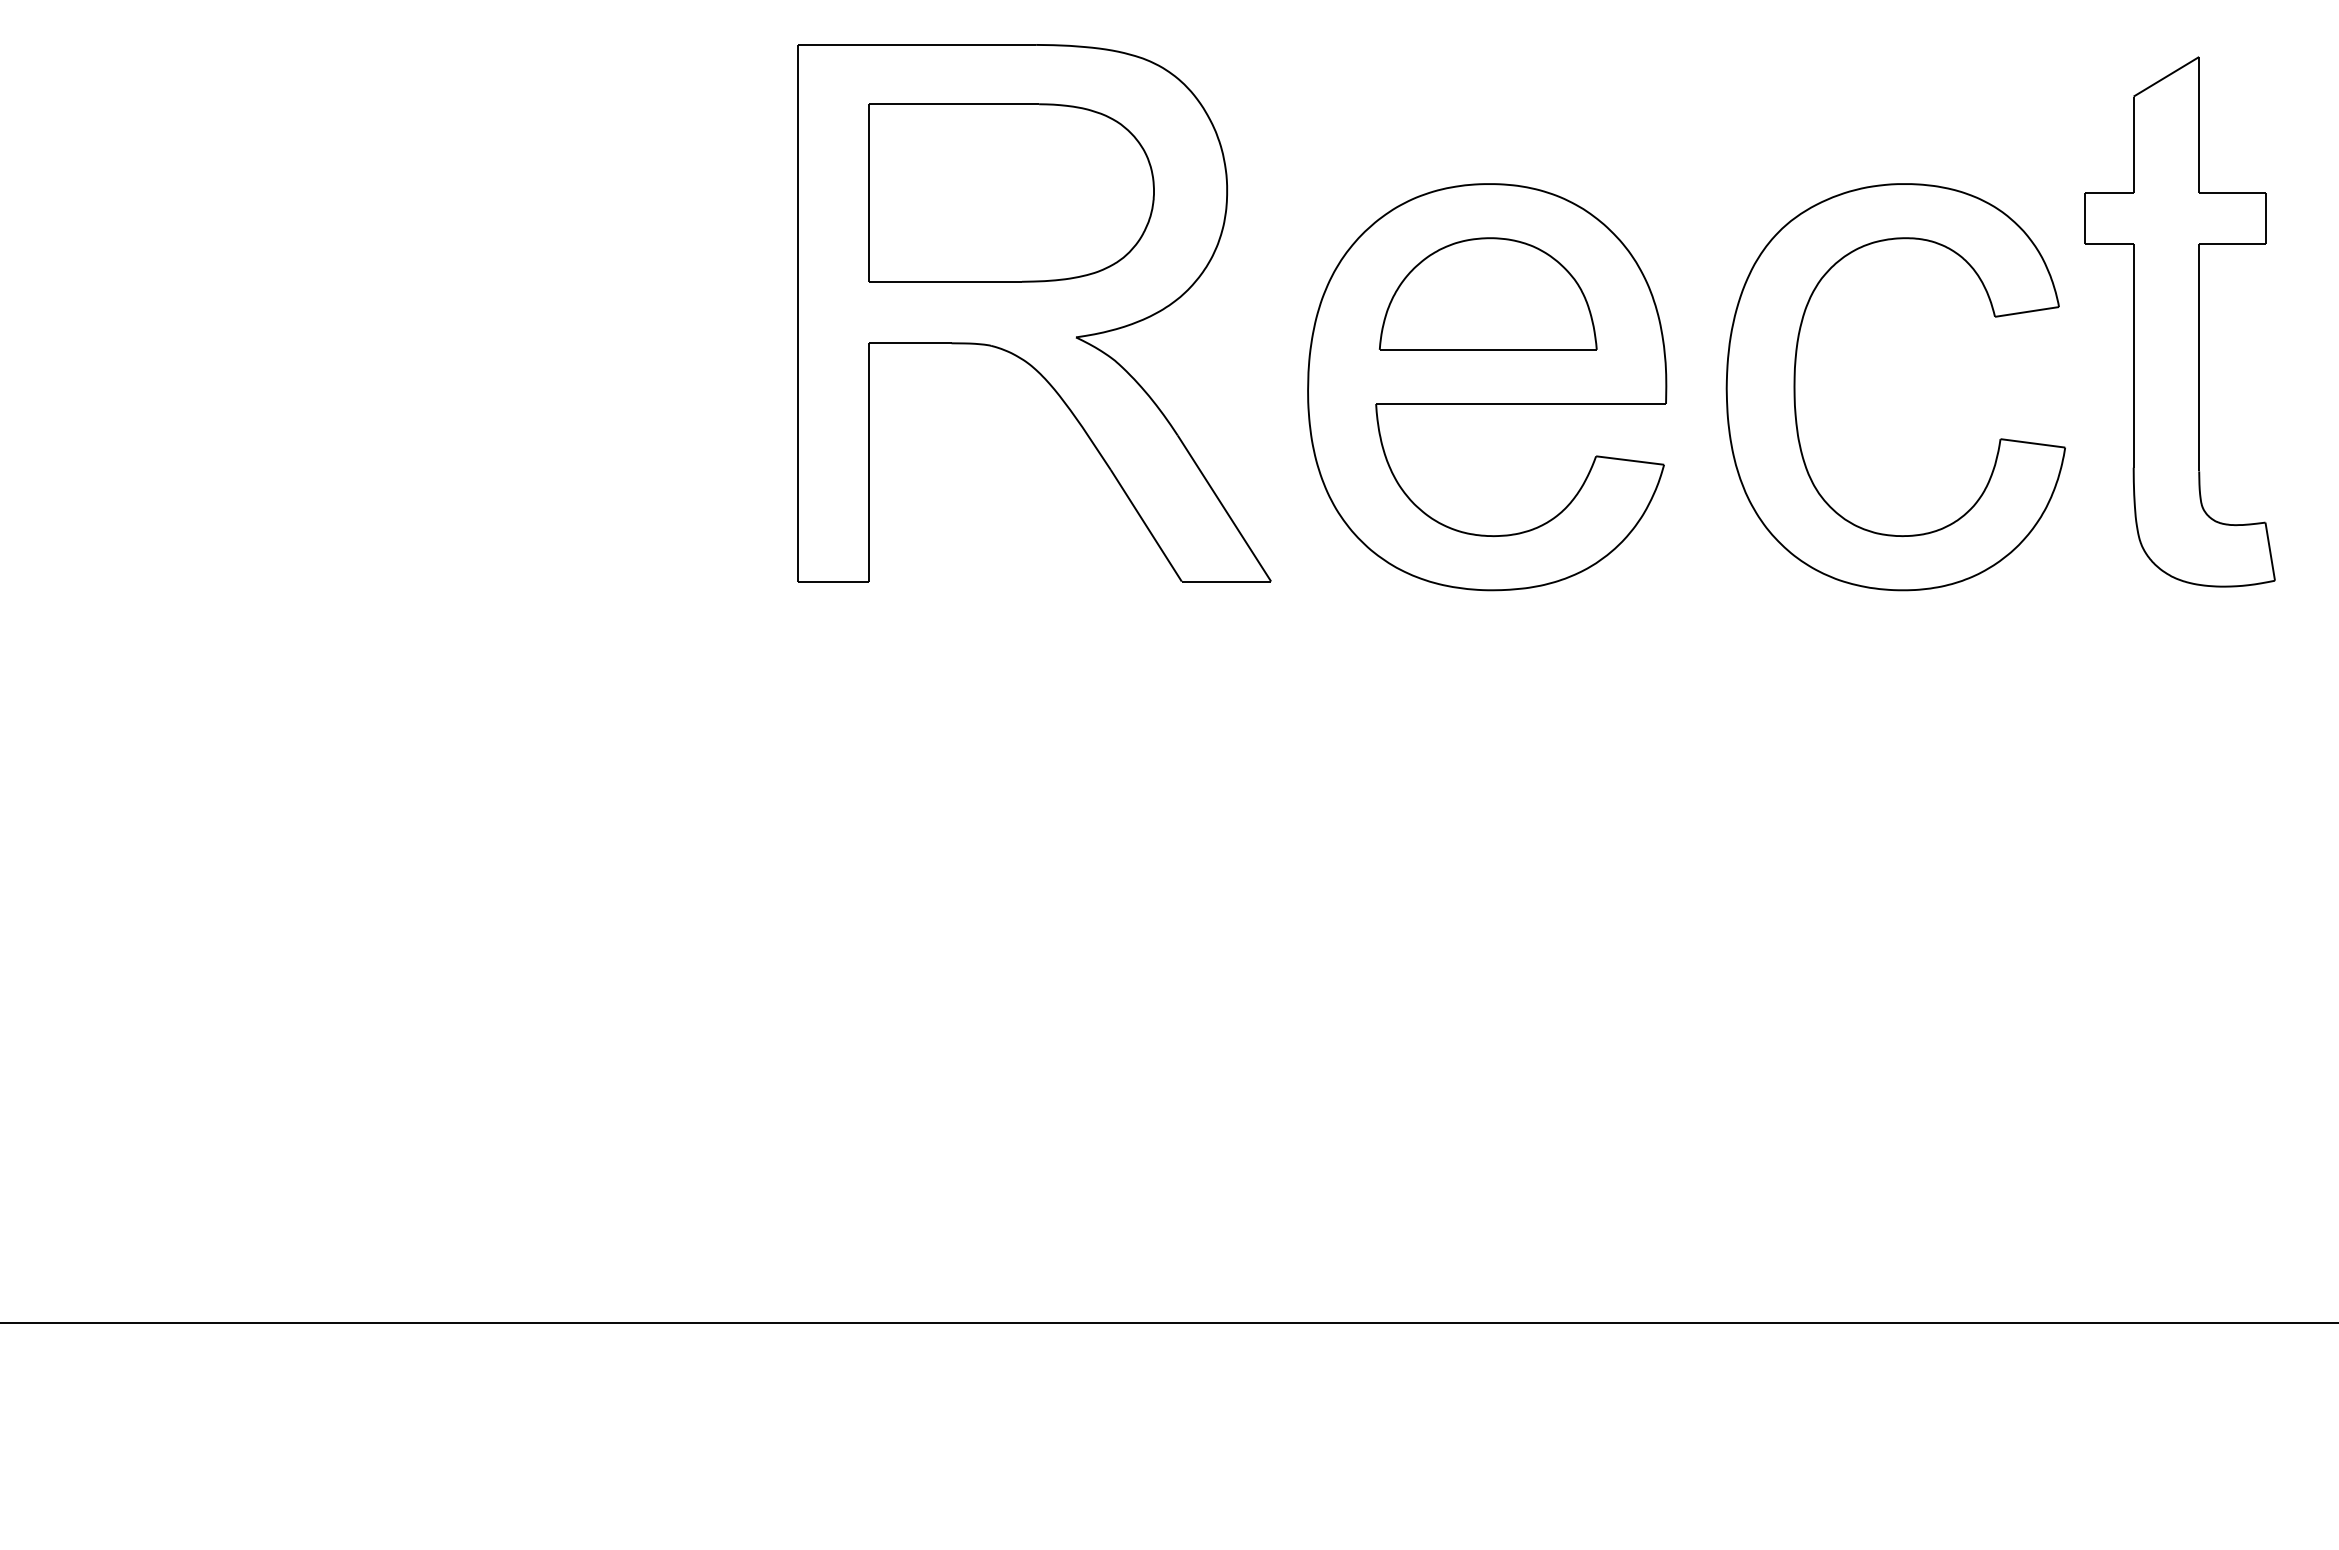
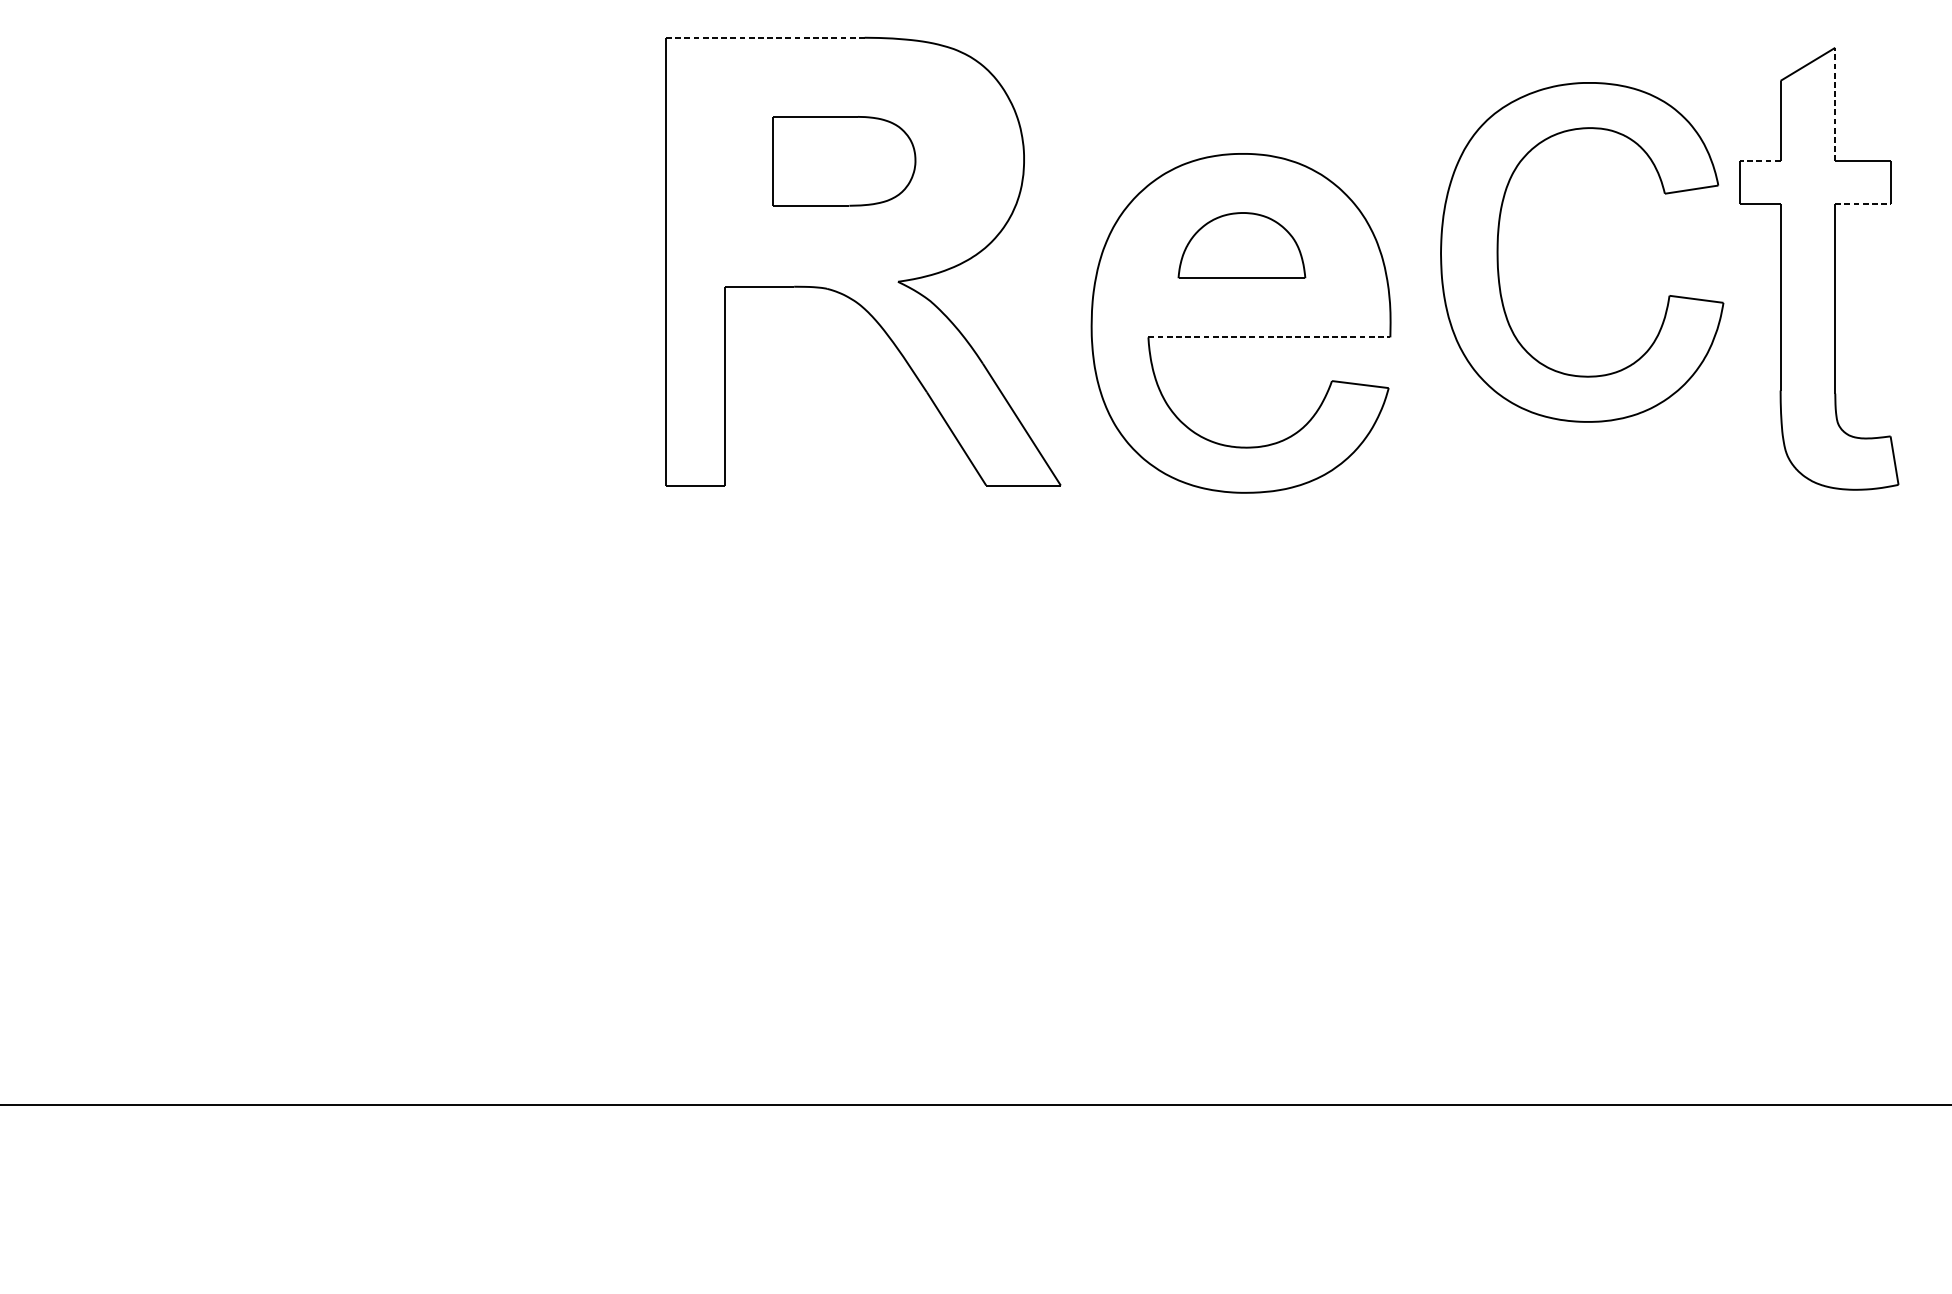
line: (917, 44) -> (765, 37), solid -> dashed
line: (2199, 124) -> (1835, 104), solid -> dashed
part: (1011, 192) -> (844, 160), size x0.6
line: (2109, 192) -> (1760, 160), solid -> dashed
line: (2232, 244) -> (1863, 204), solid -> dashed
part: (1487, 293) -> (1241, 245), size x0.7
part: (1795, 387) -> (1498, 252), moved
line: (1521, 403) -> (1269, 336), solid -> dashed

